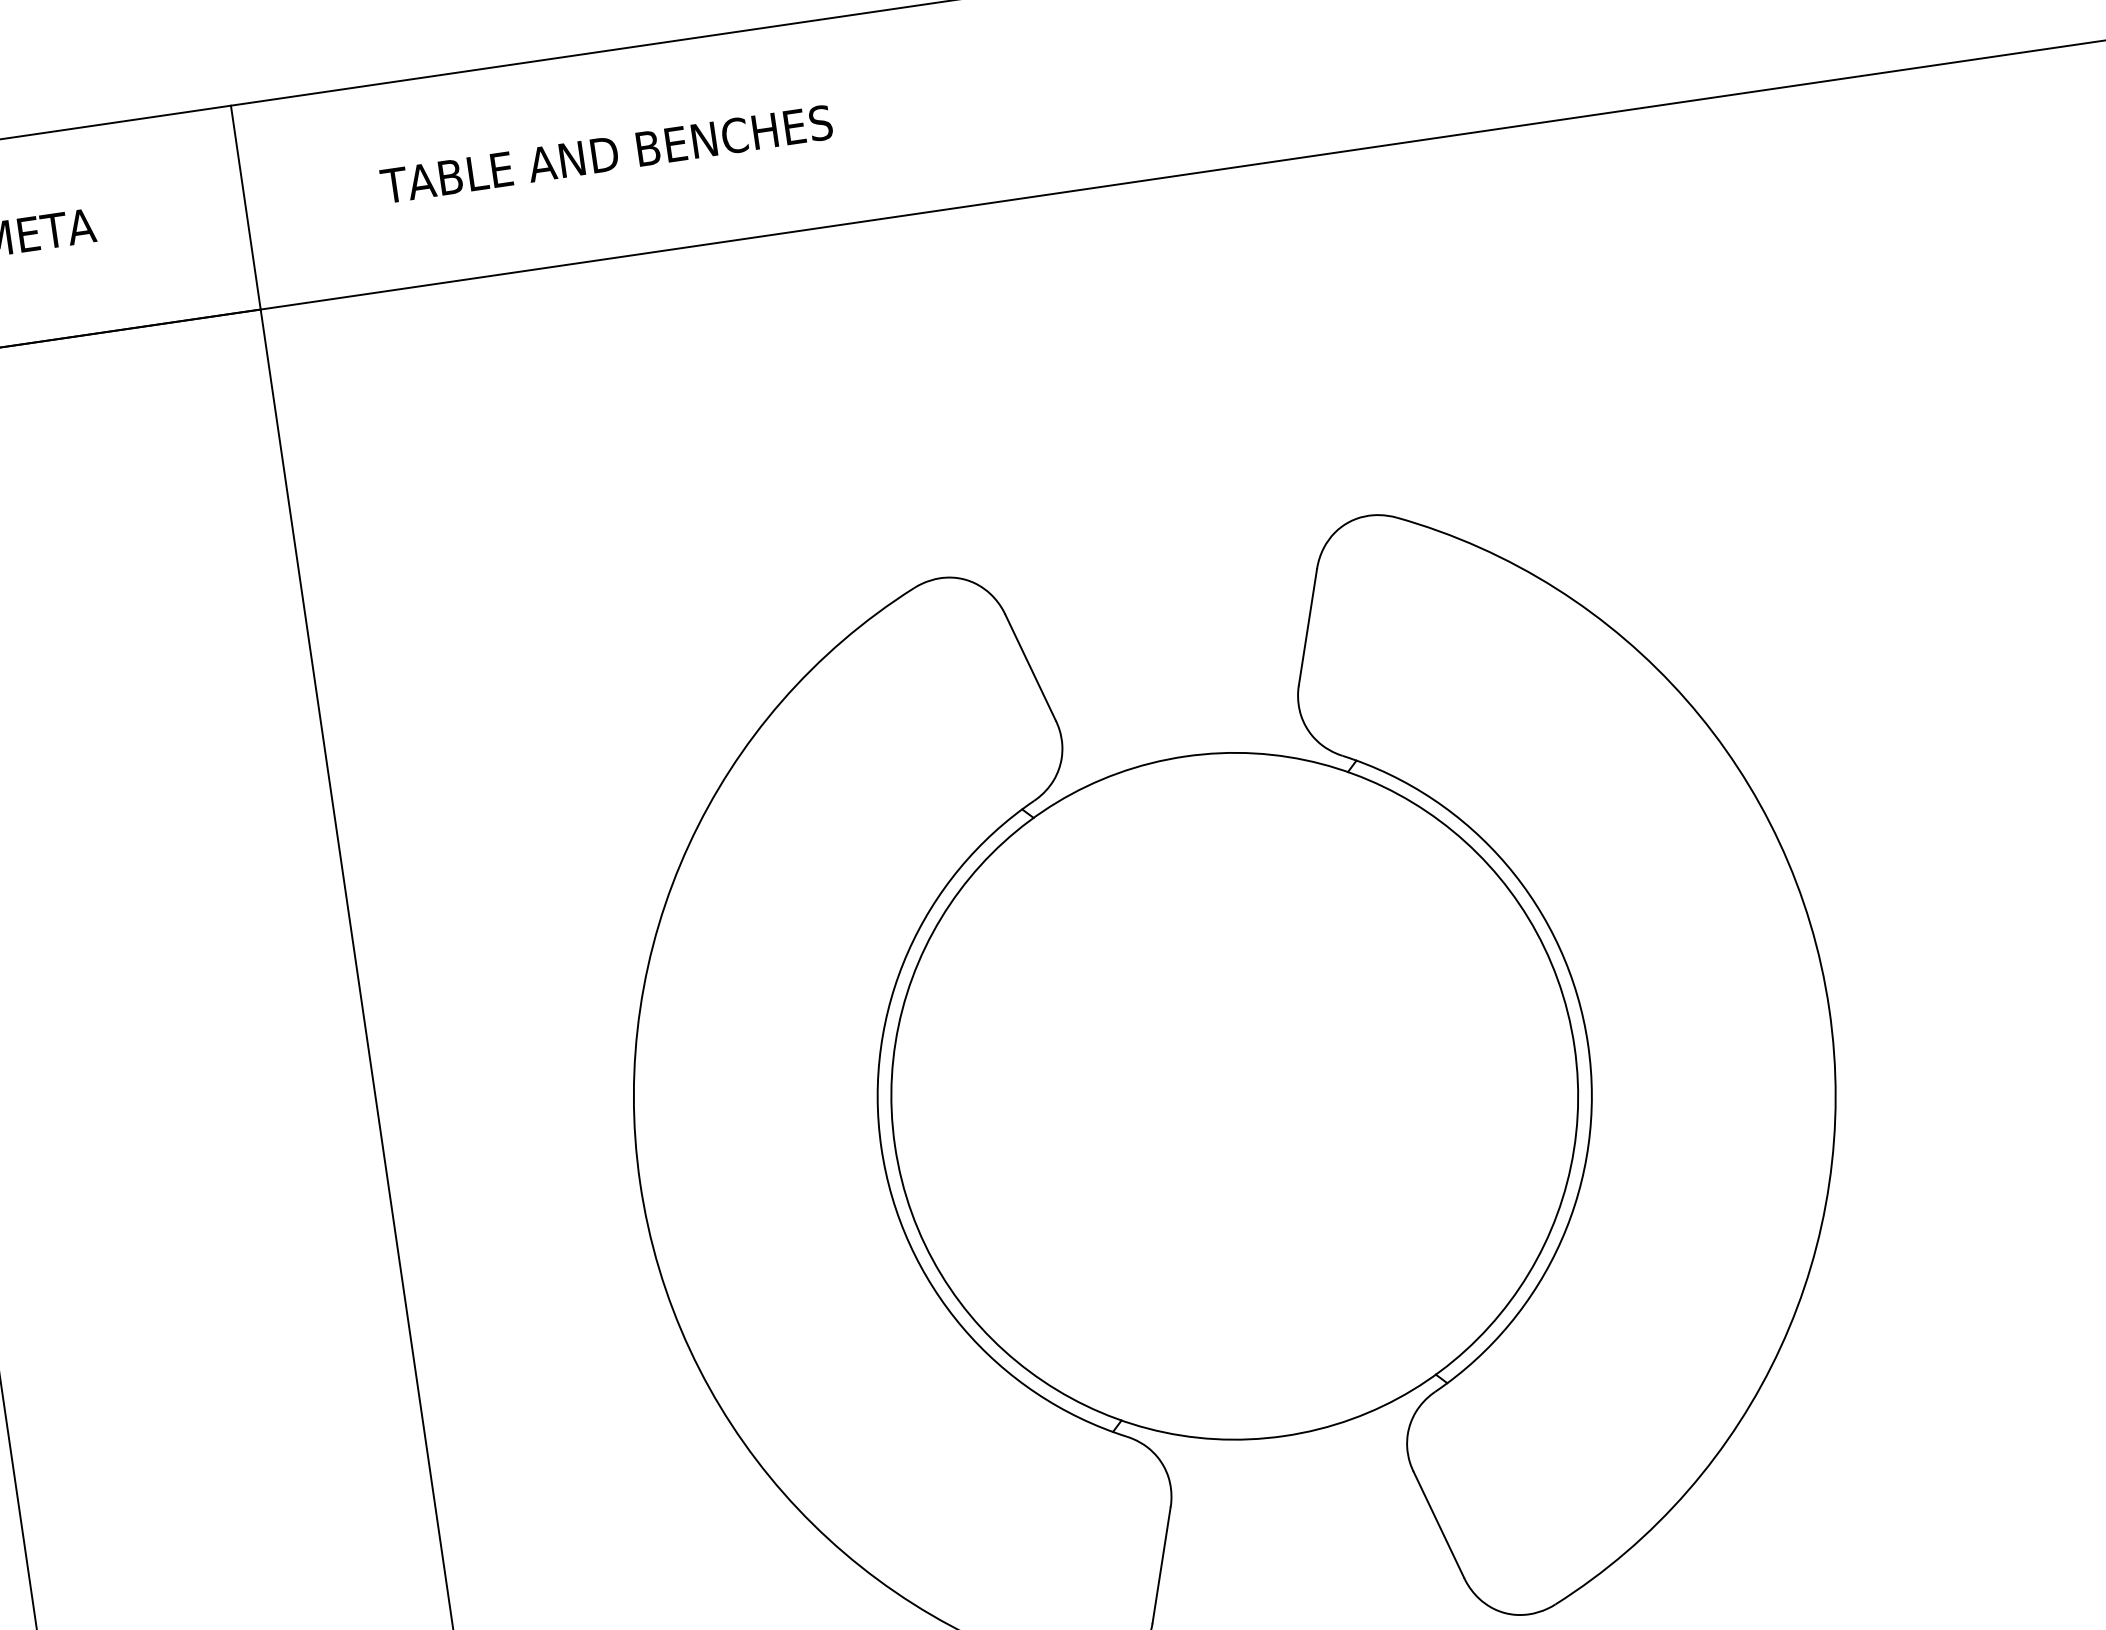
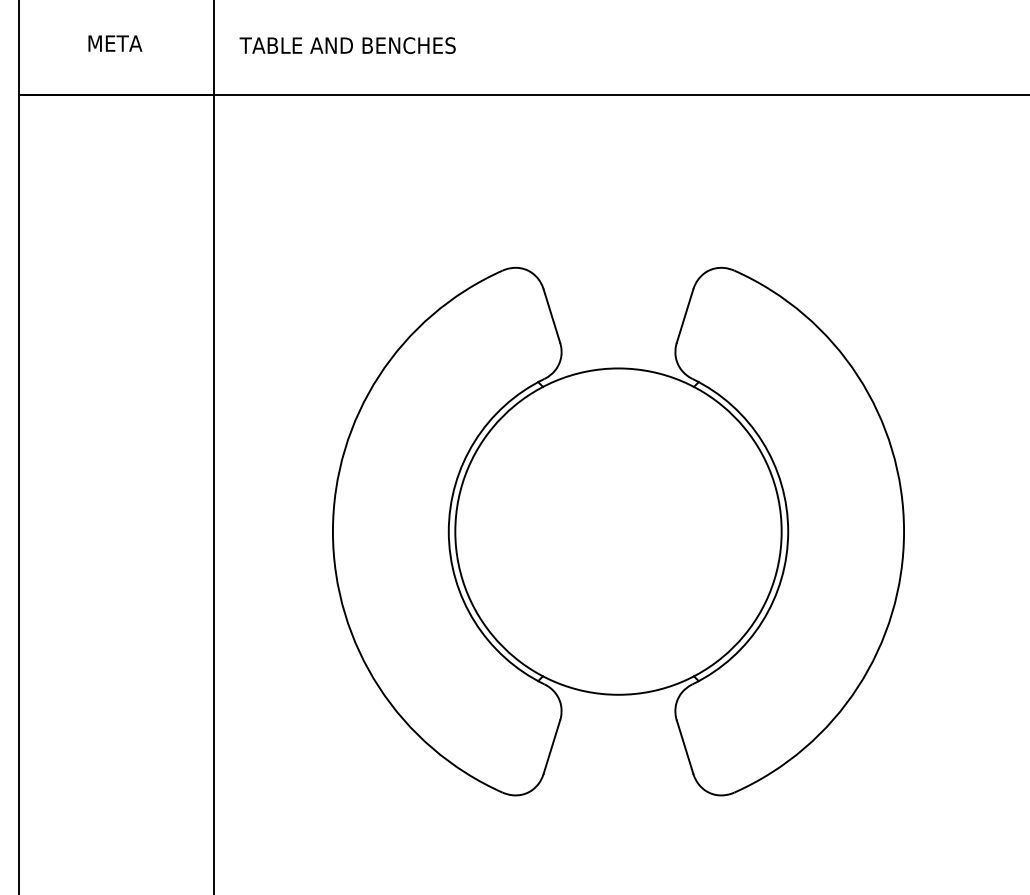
text: (606, 154) -> (347, 45), moved

